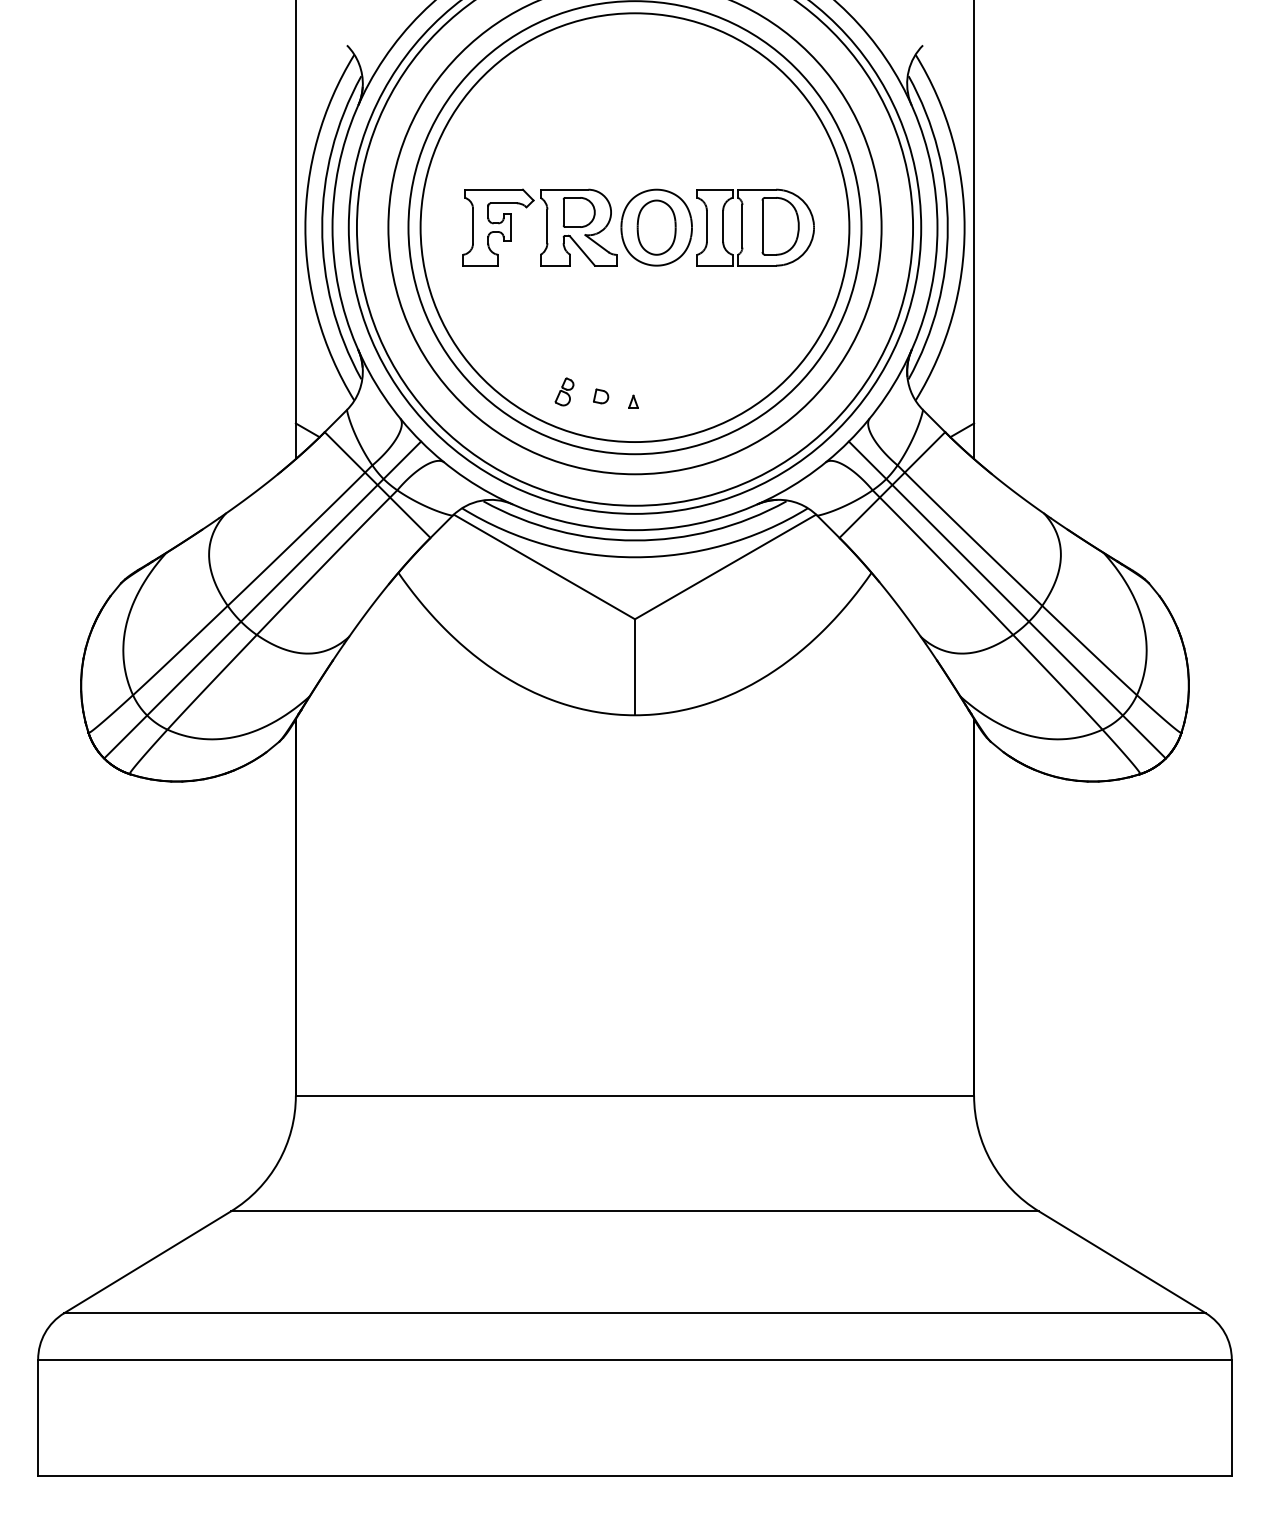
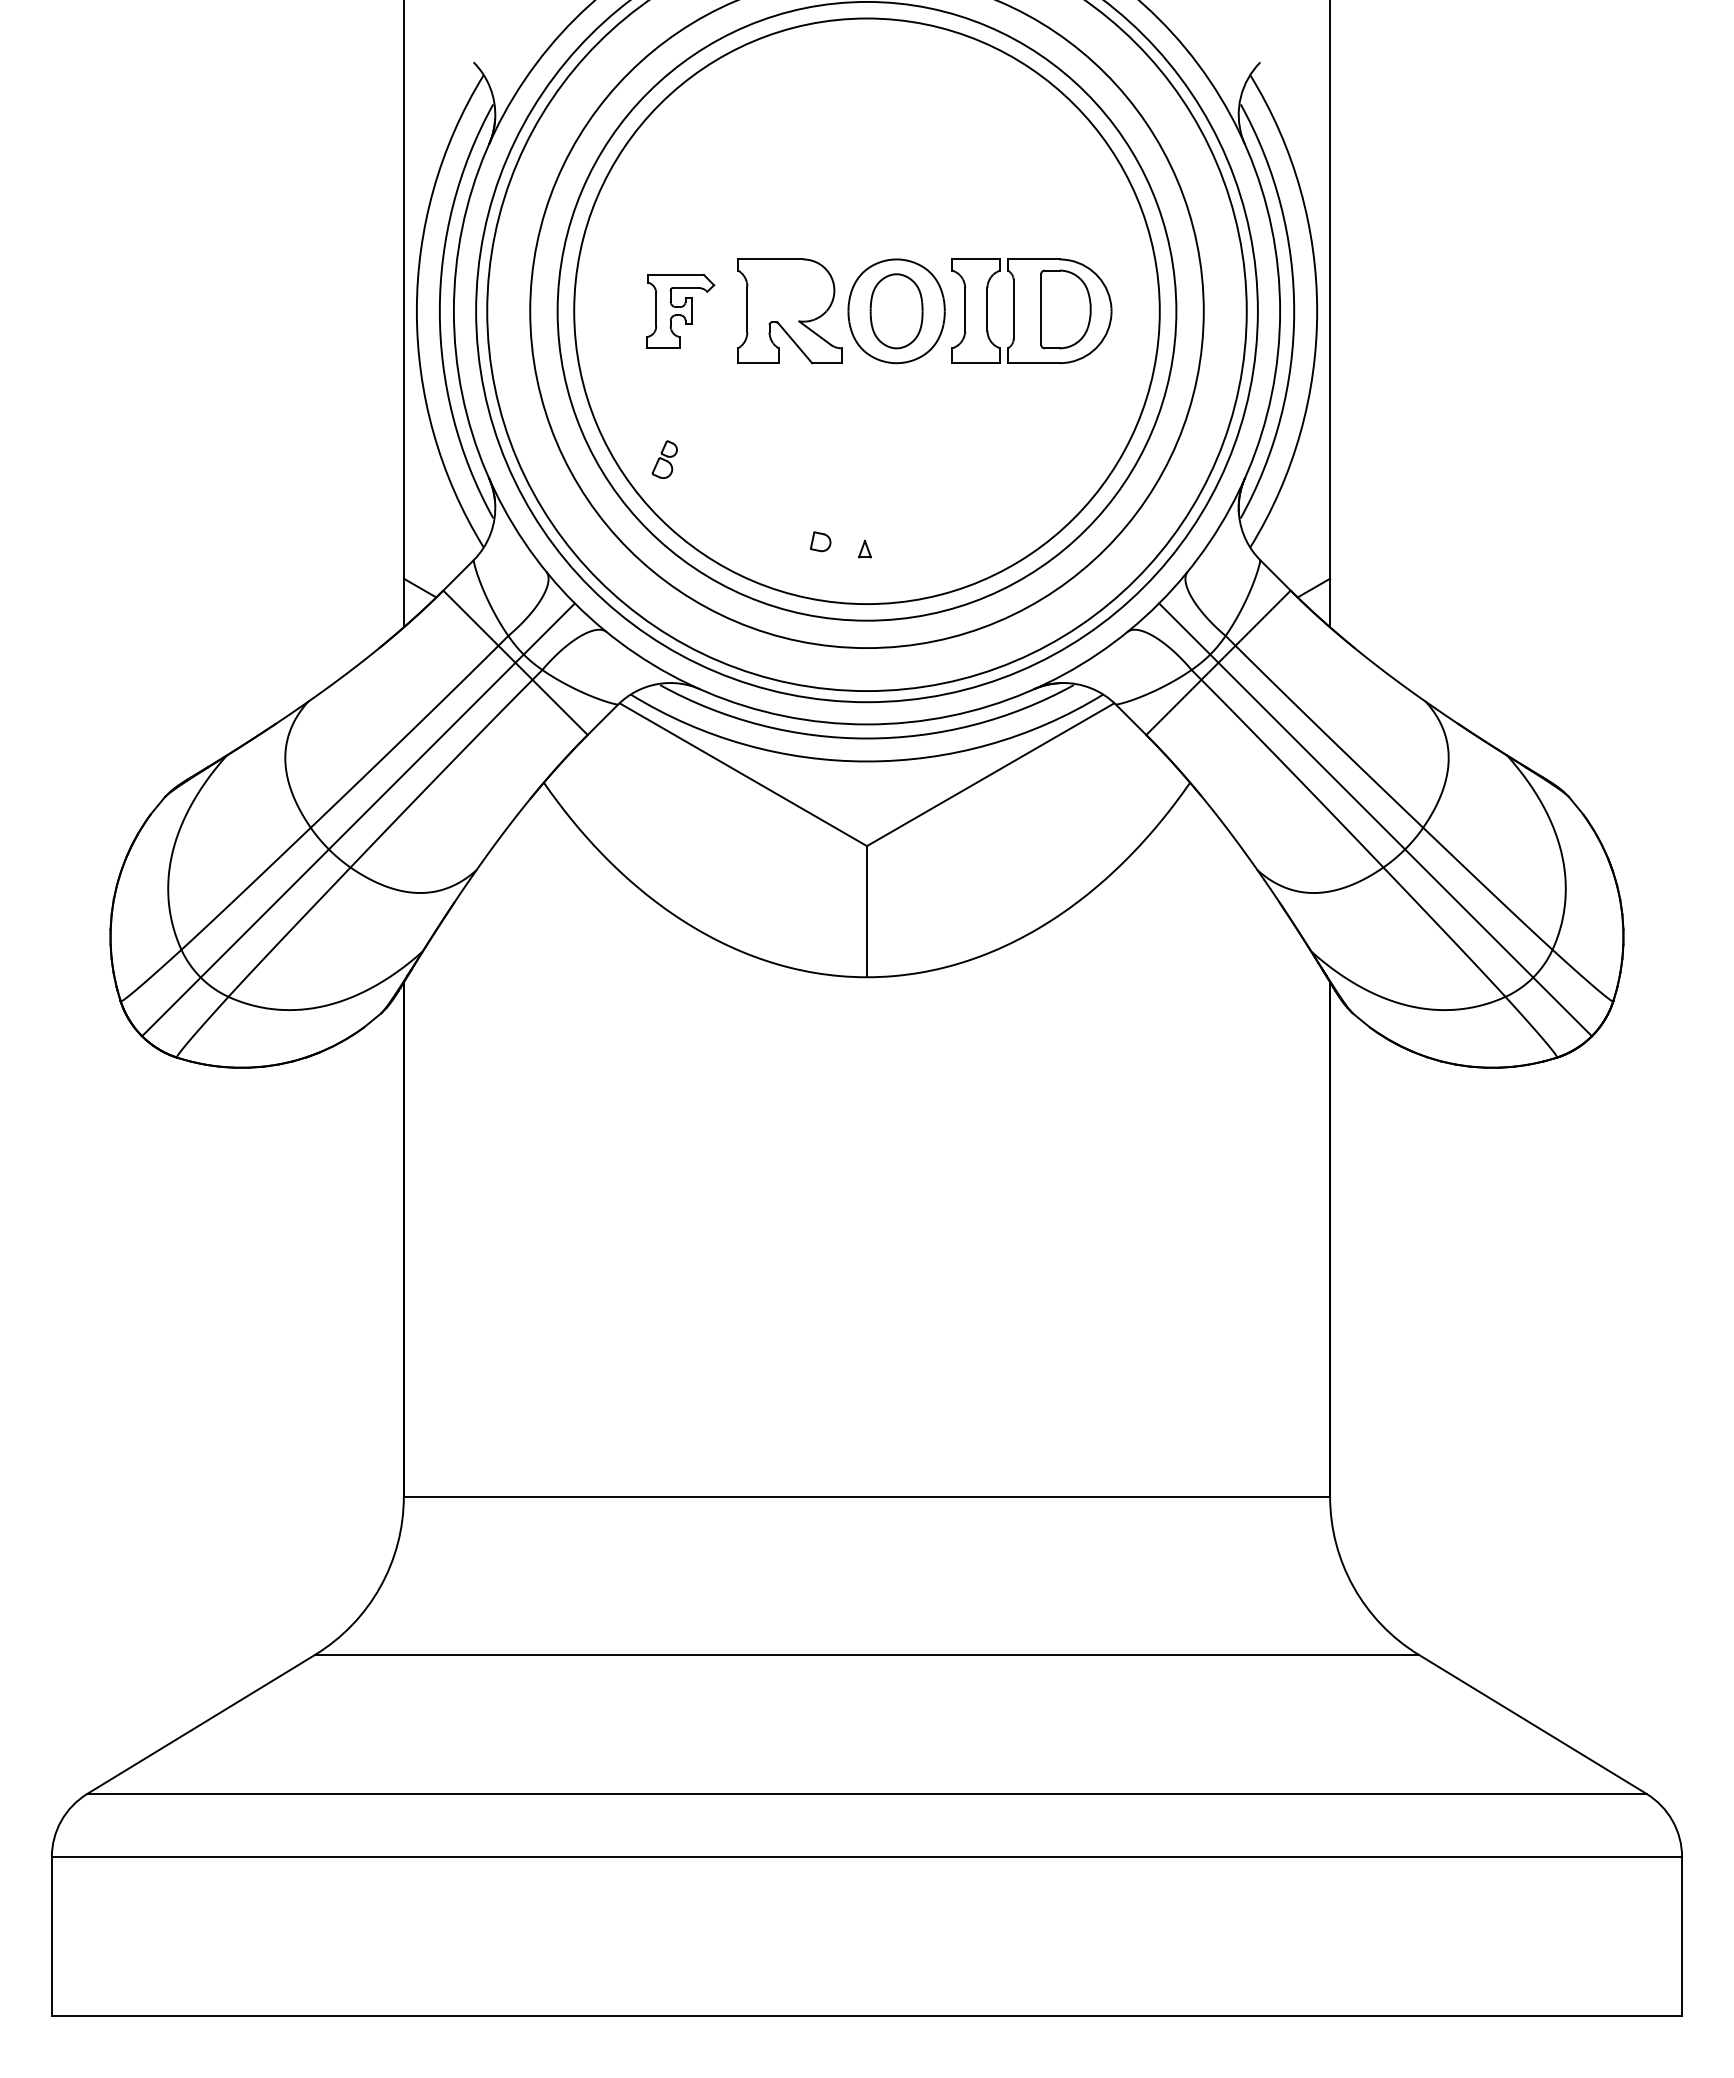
part: (578, 212) -> (790, 290), removed
part: (498, 227) -> (680, 310), size x0.7
part: (564, 391) -> (664, 459), moved

